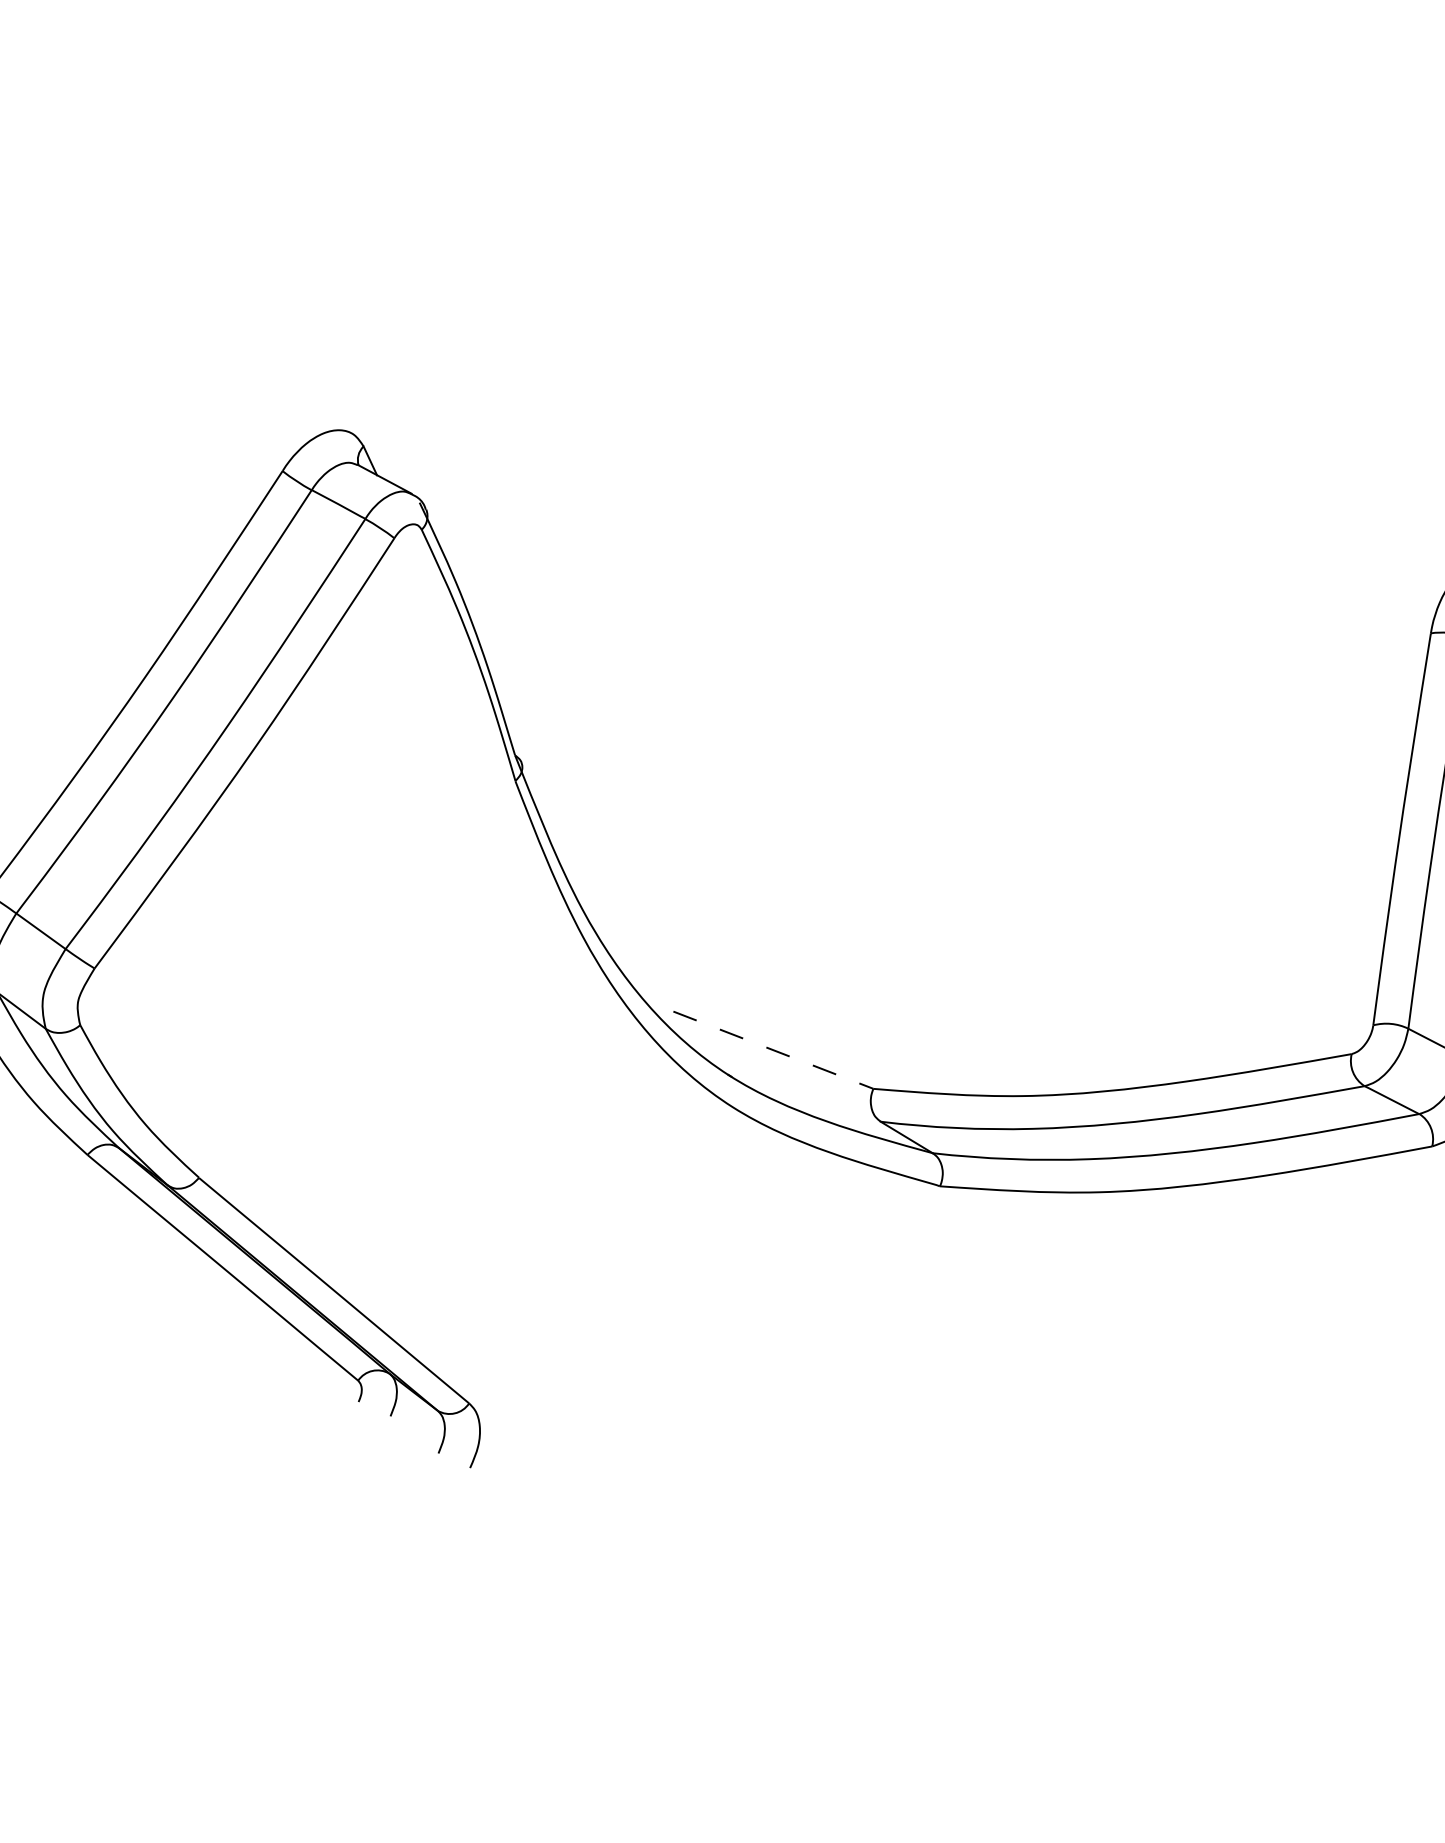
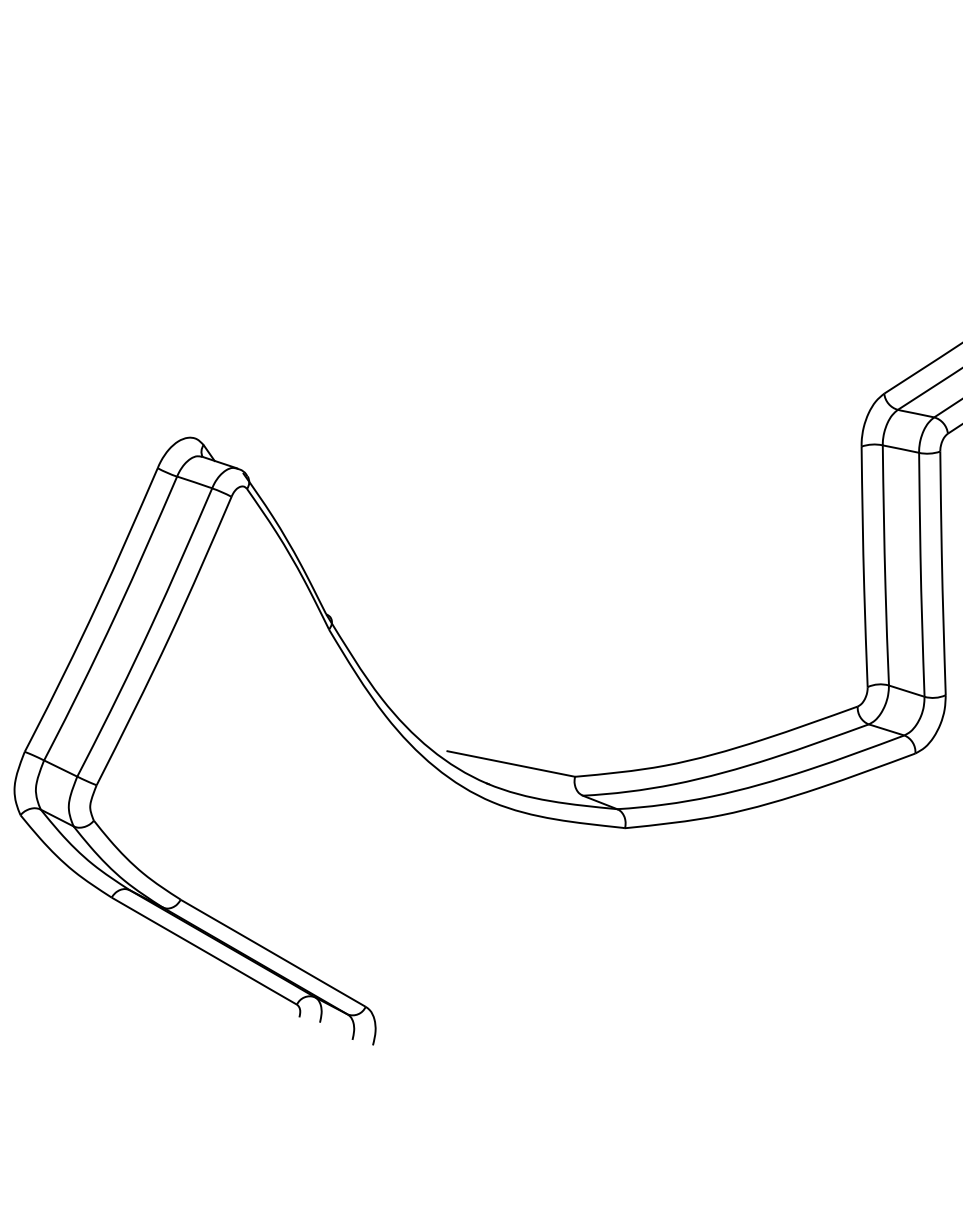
line: (773, 1051) -> (511, 764), dashed -> solid

